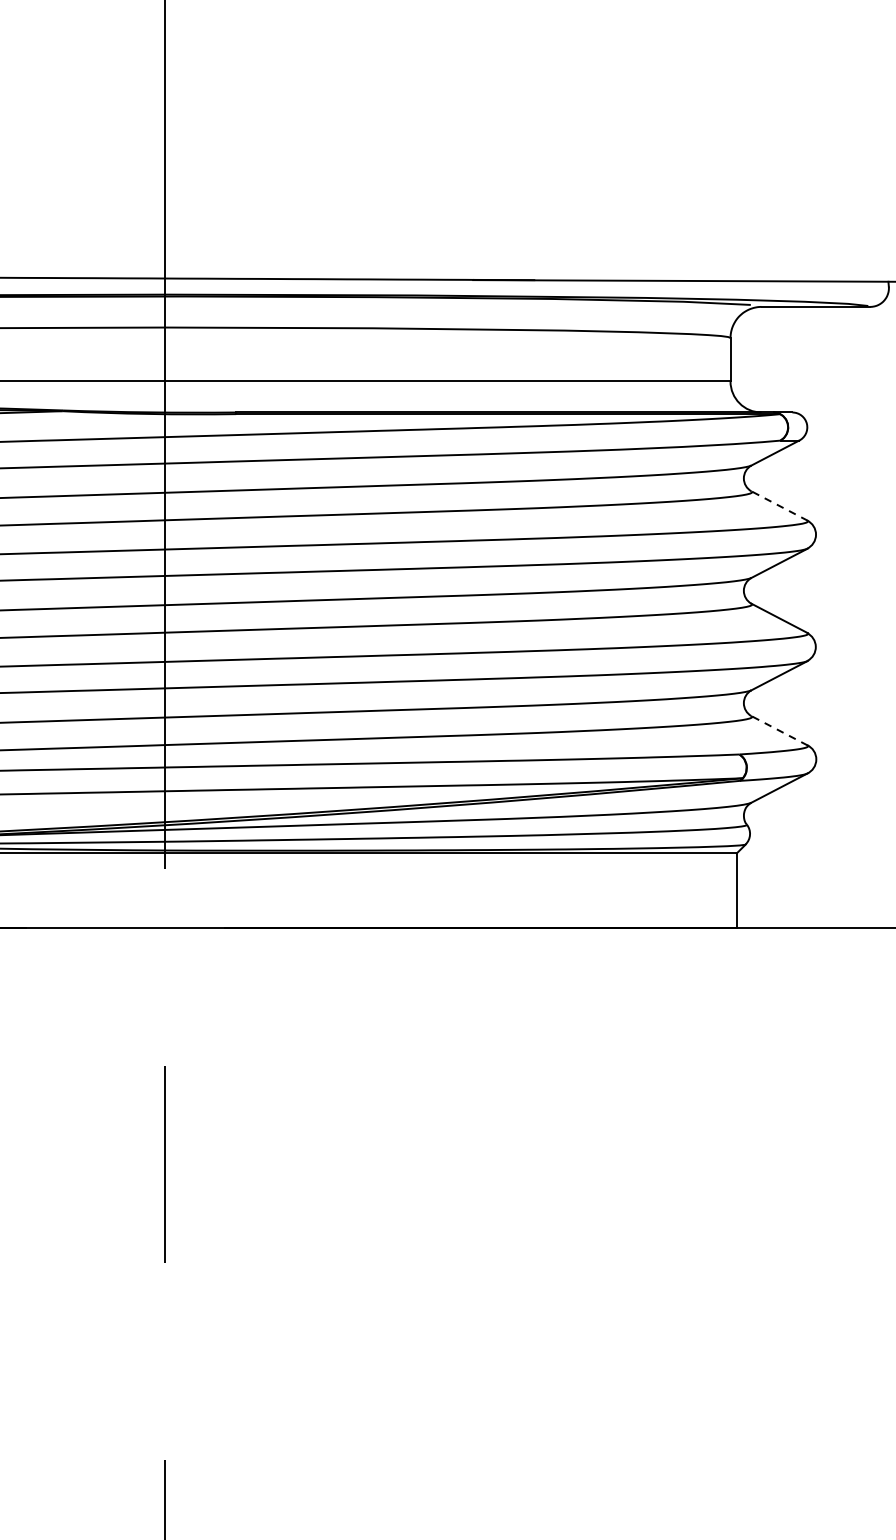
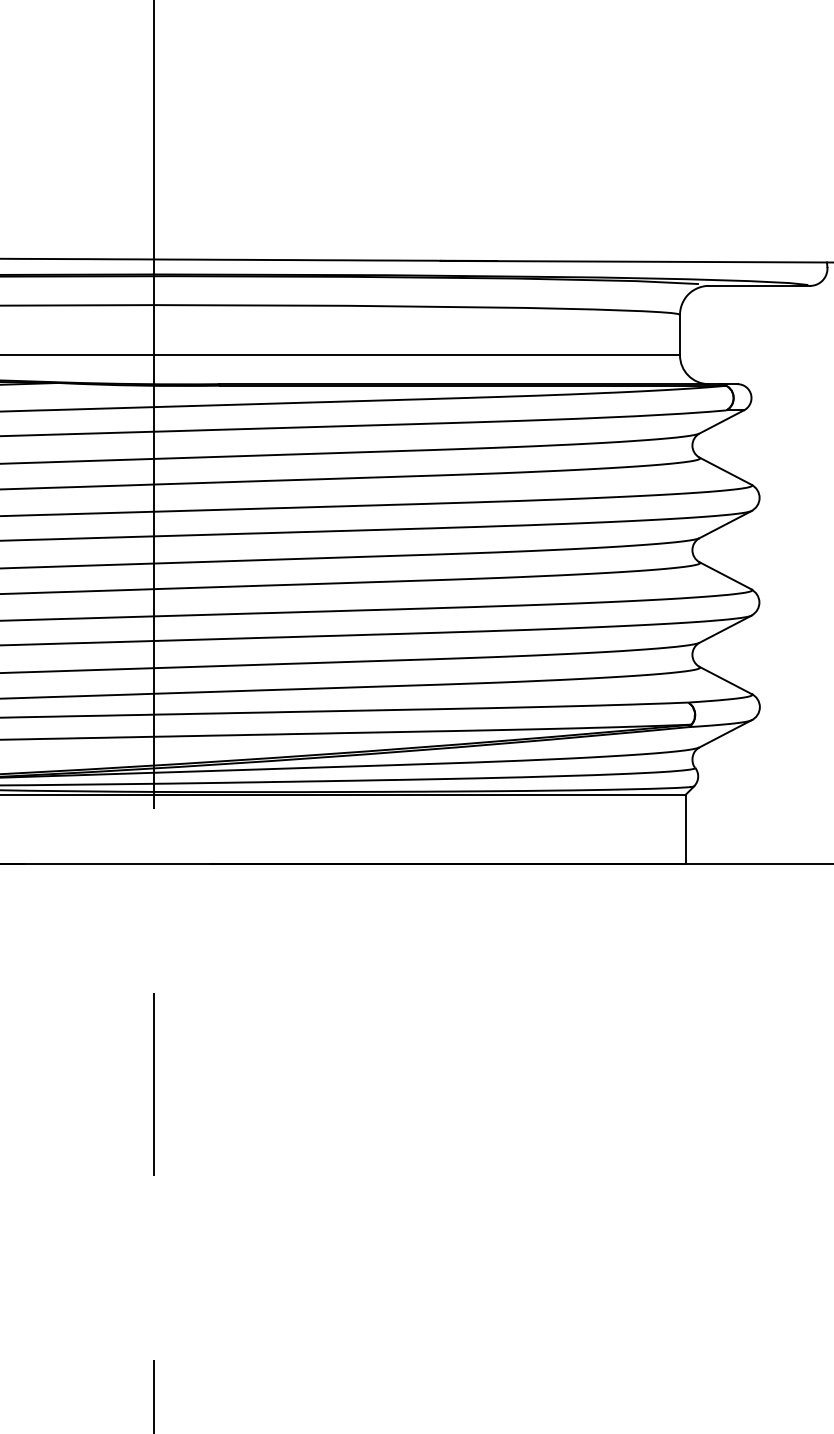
line: (779, 506) -> (725, 471), dashed -> solid
line: (779, 730) -> (725, 680), dashed -> solid

